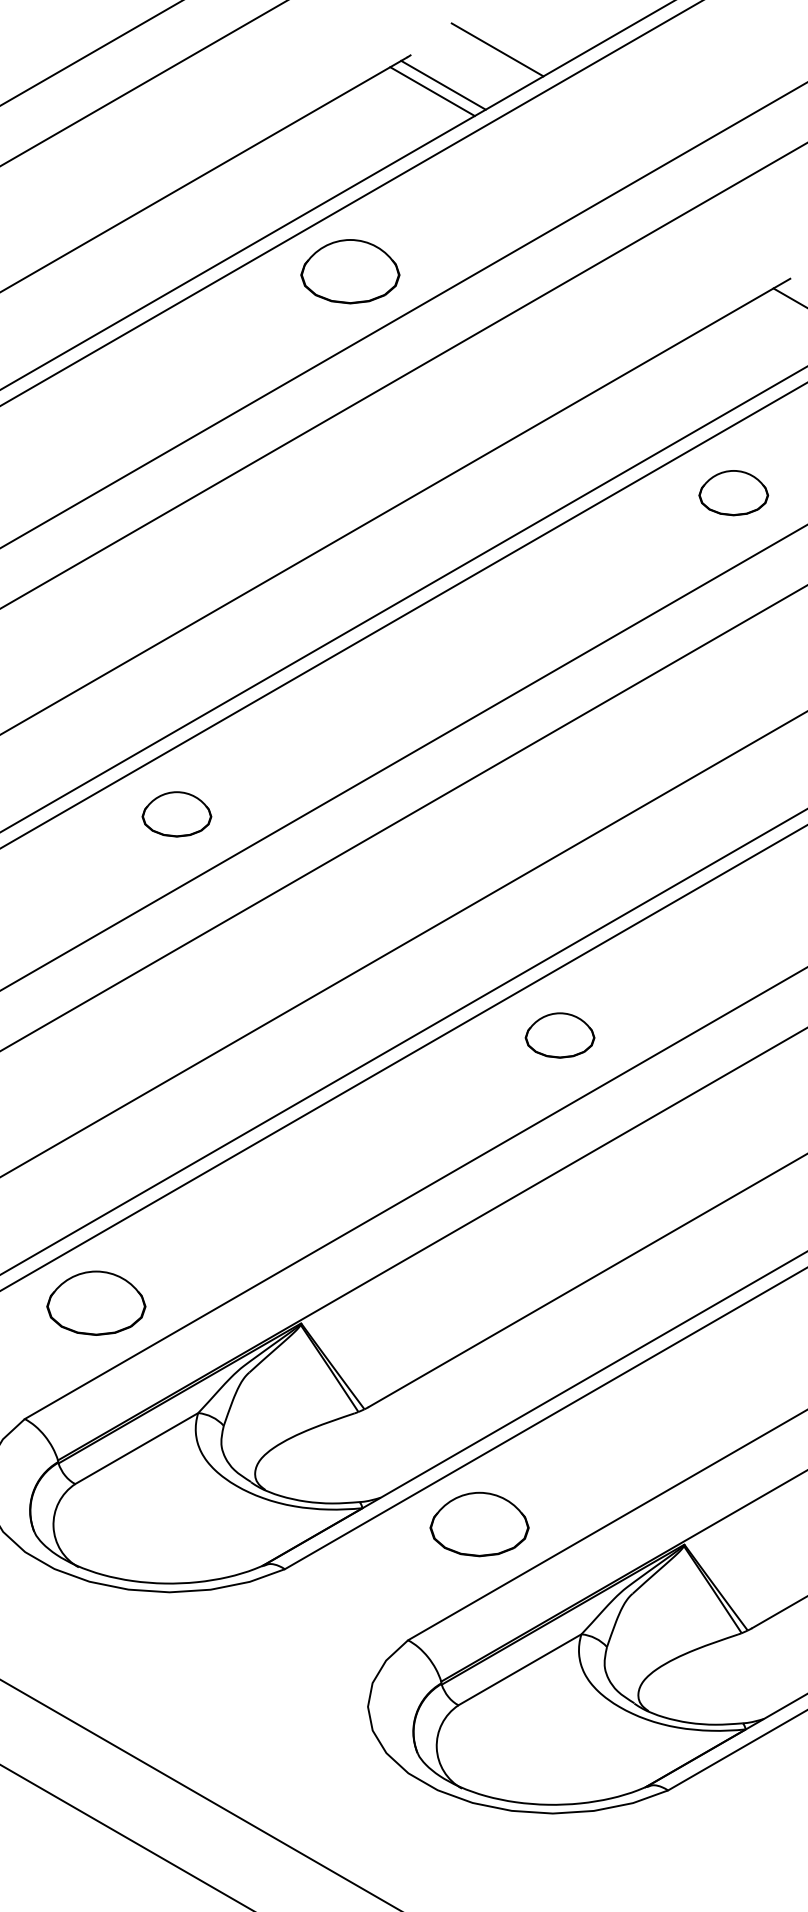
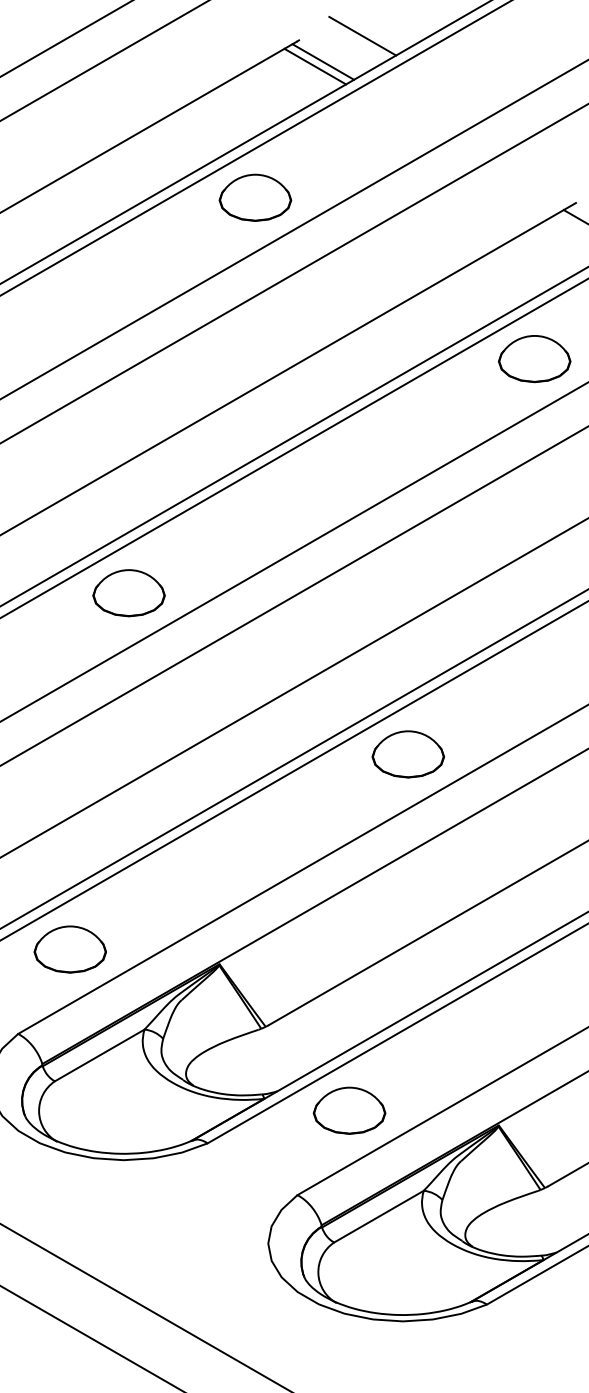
part: (733, 493) -> (534, 359), size x1.43
part: (176, 814) -> (128, 593), size x1.43
part: (559, 1035) -> (407, 754), size x1.43

